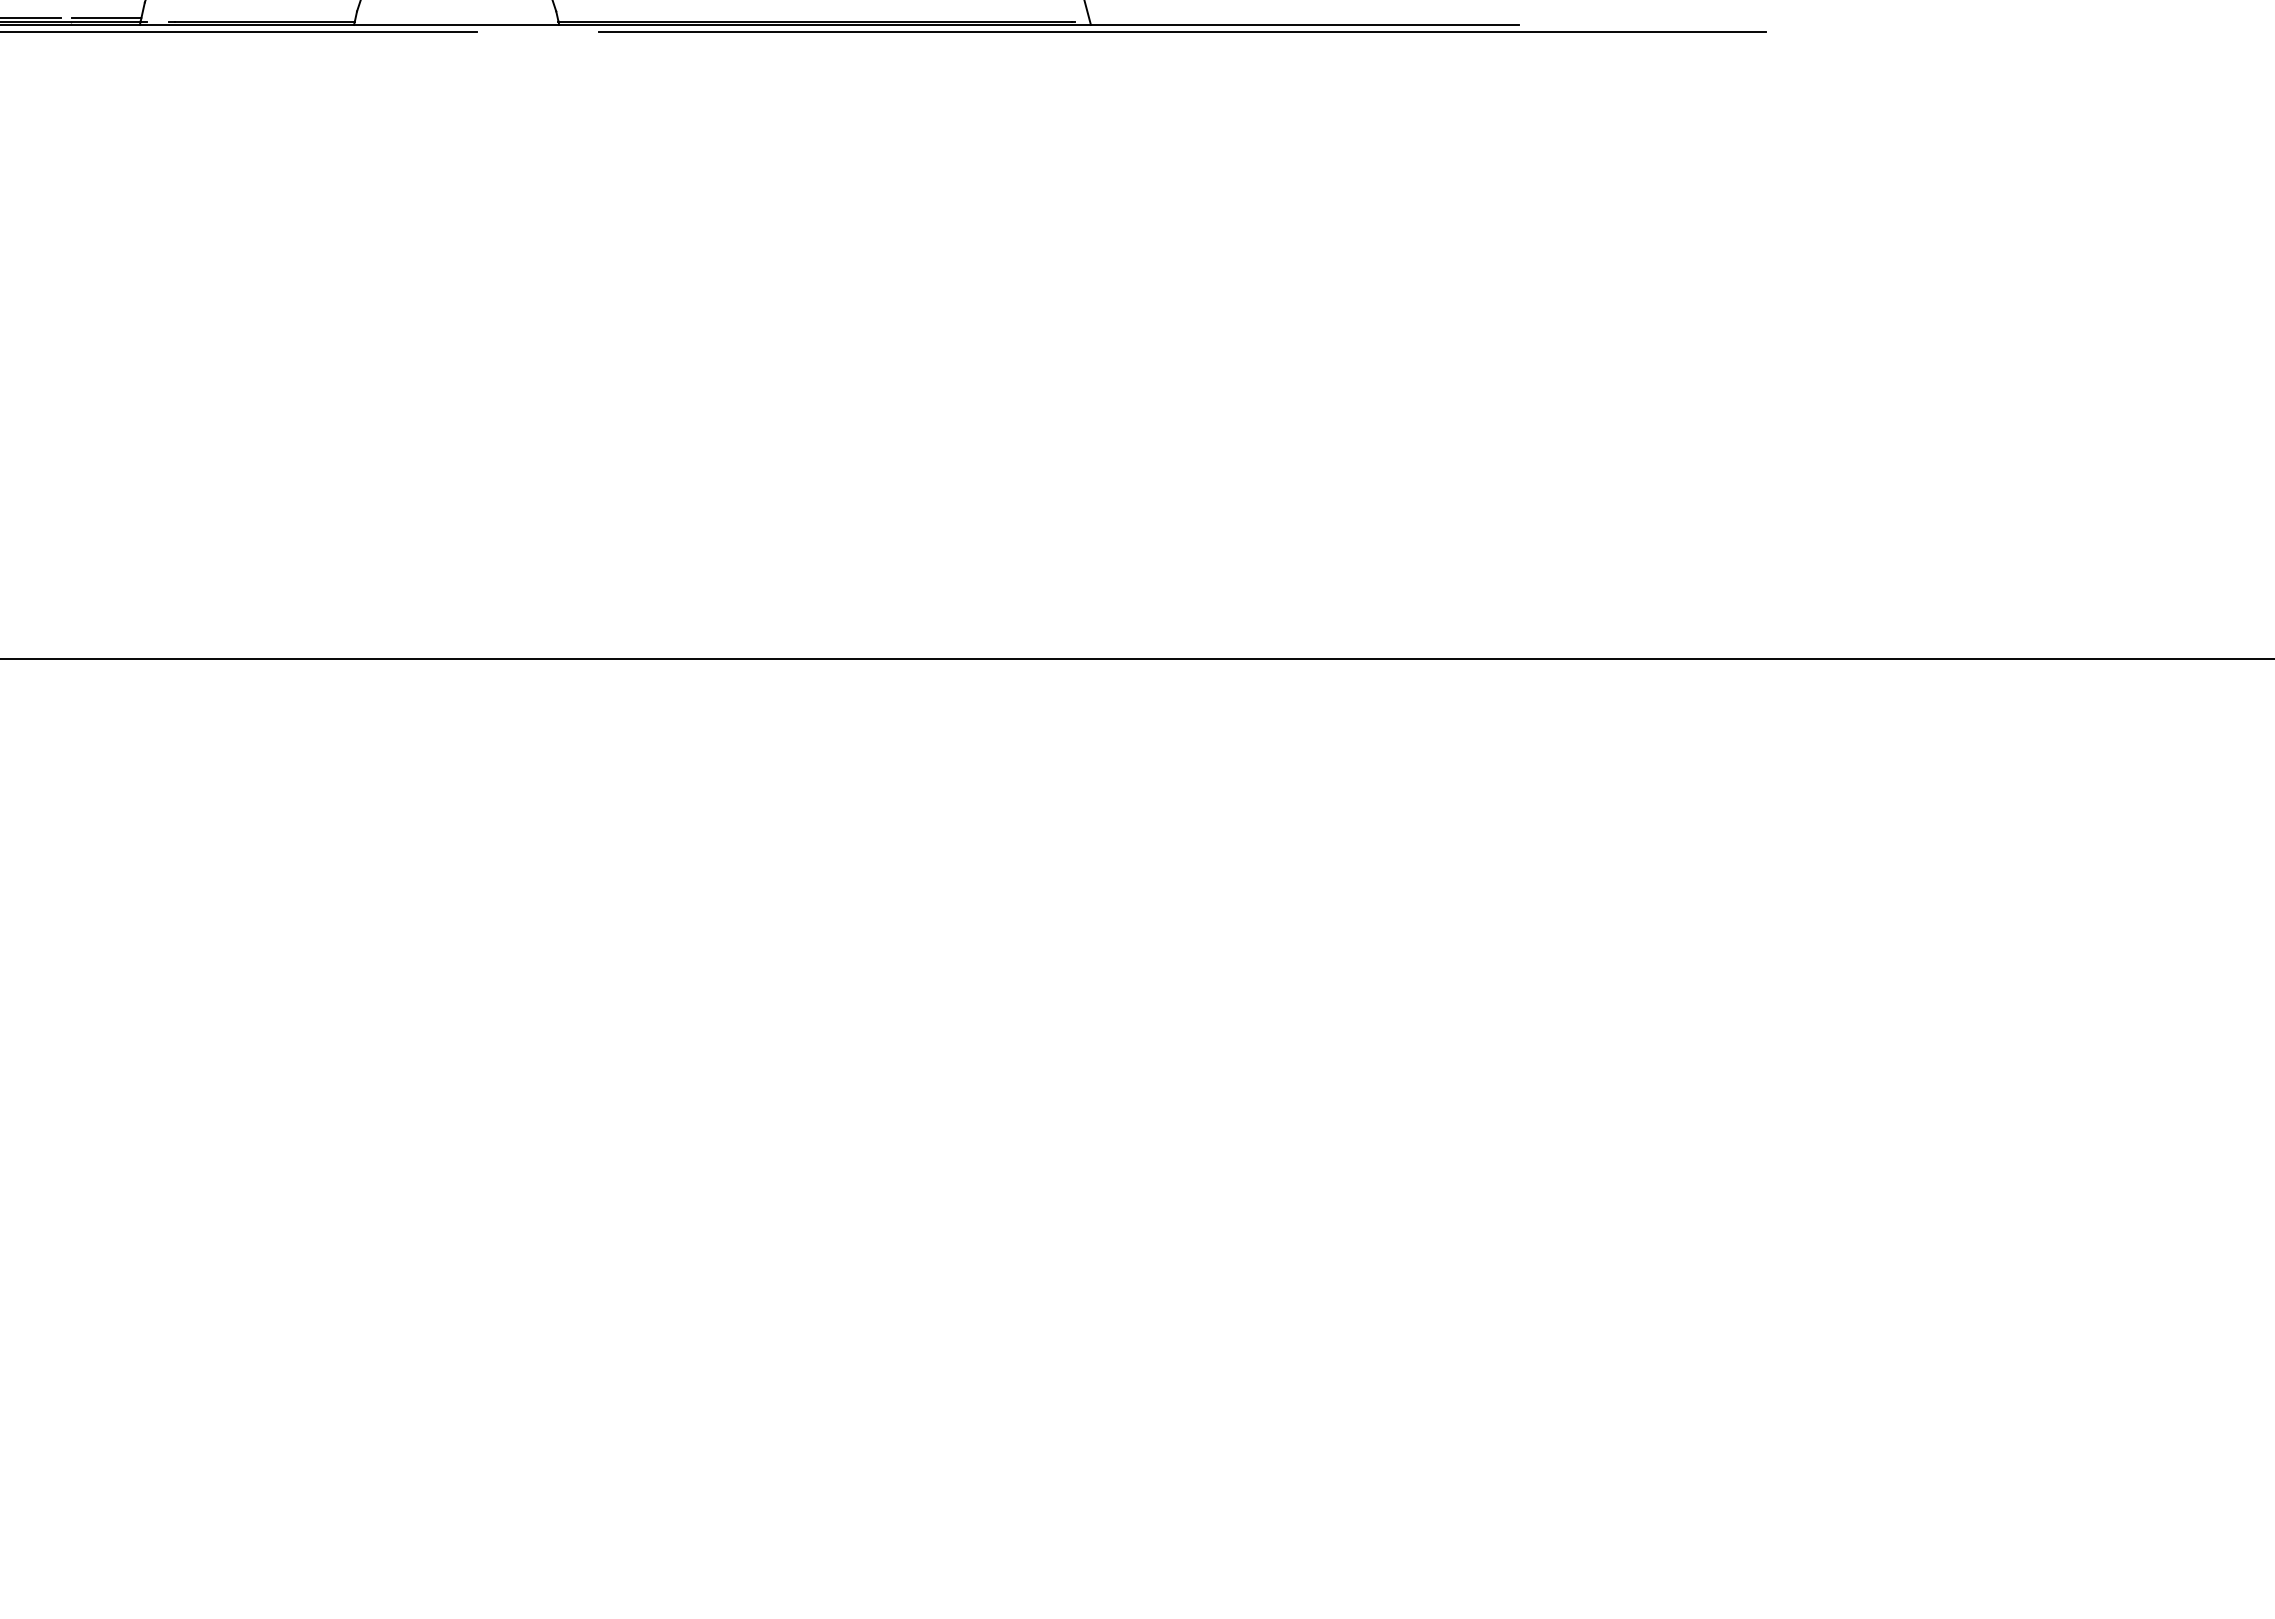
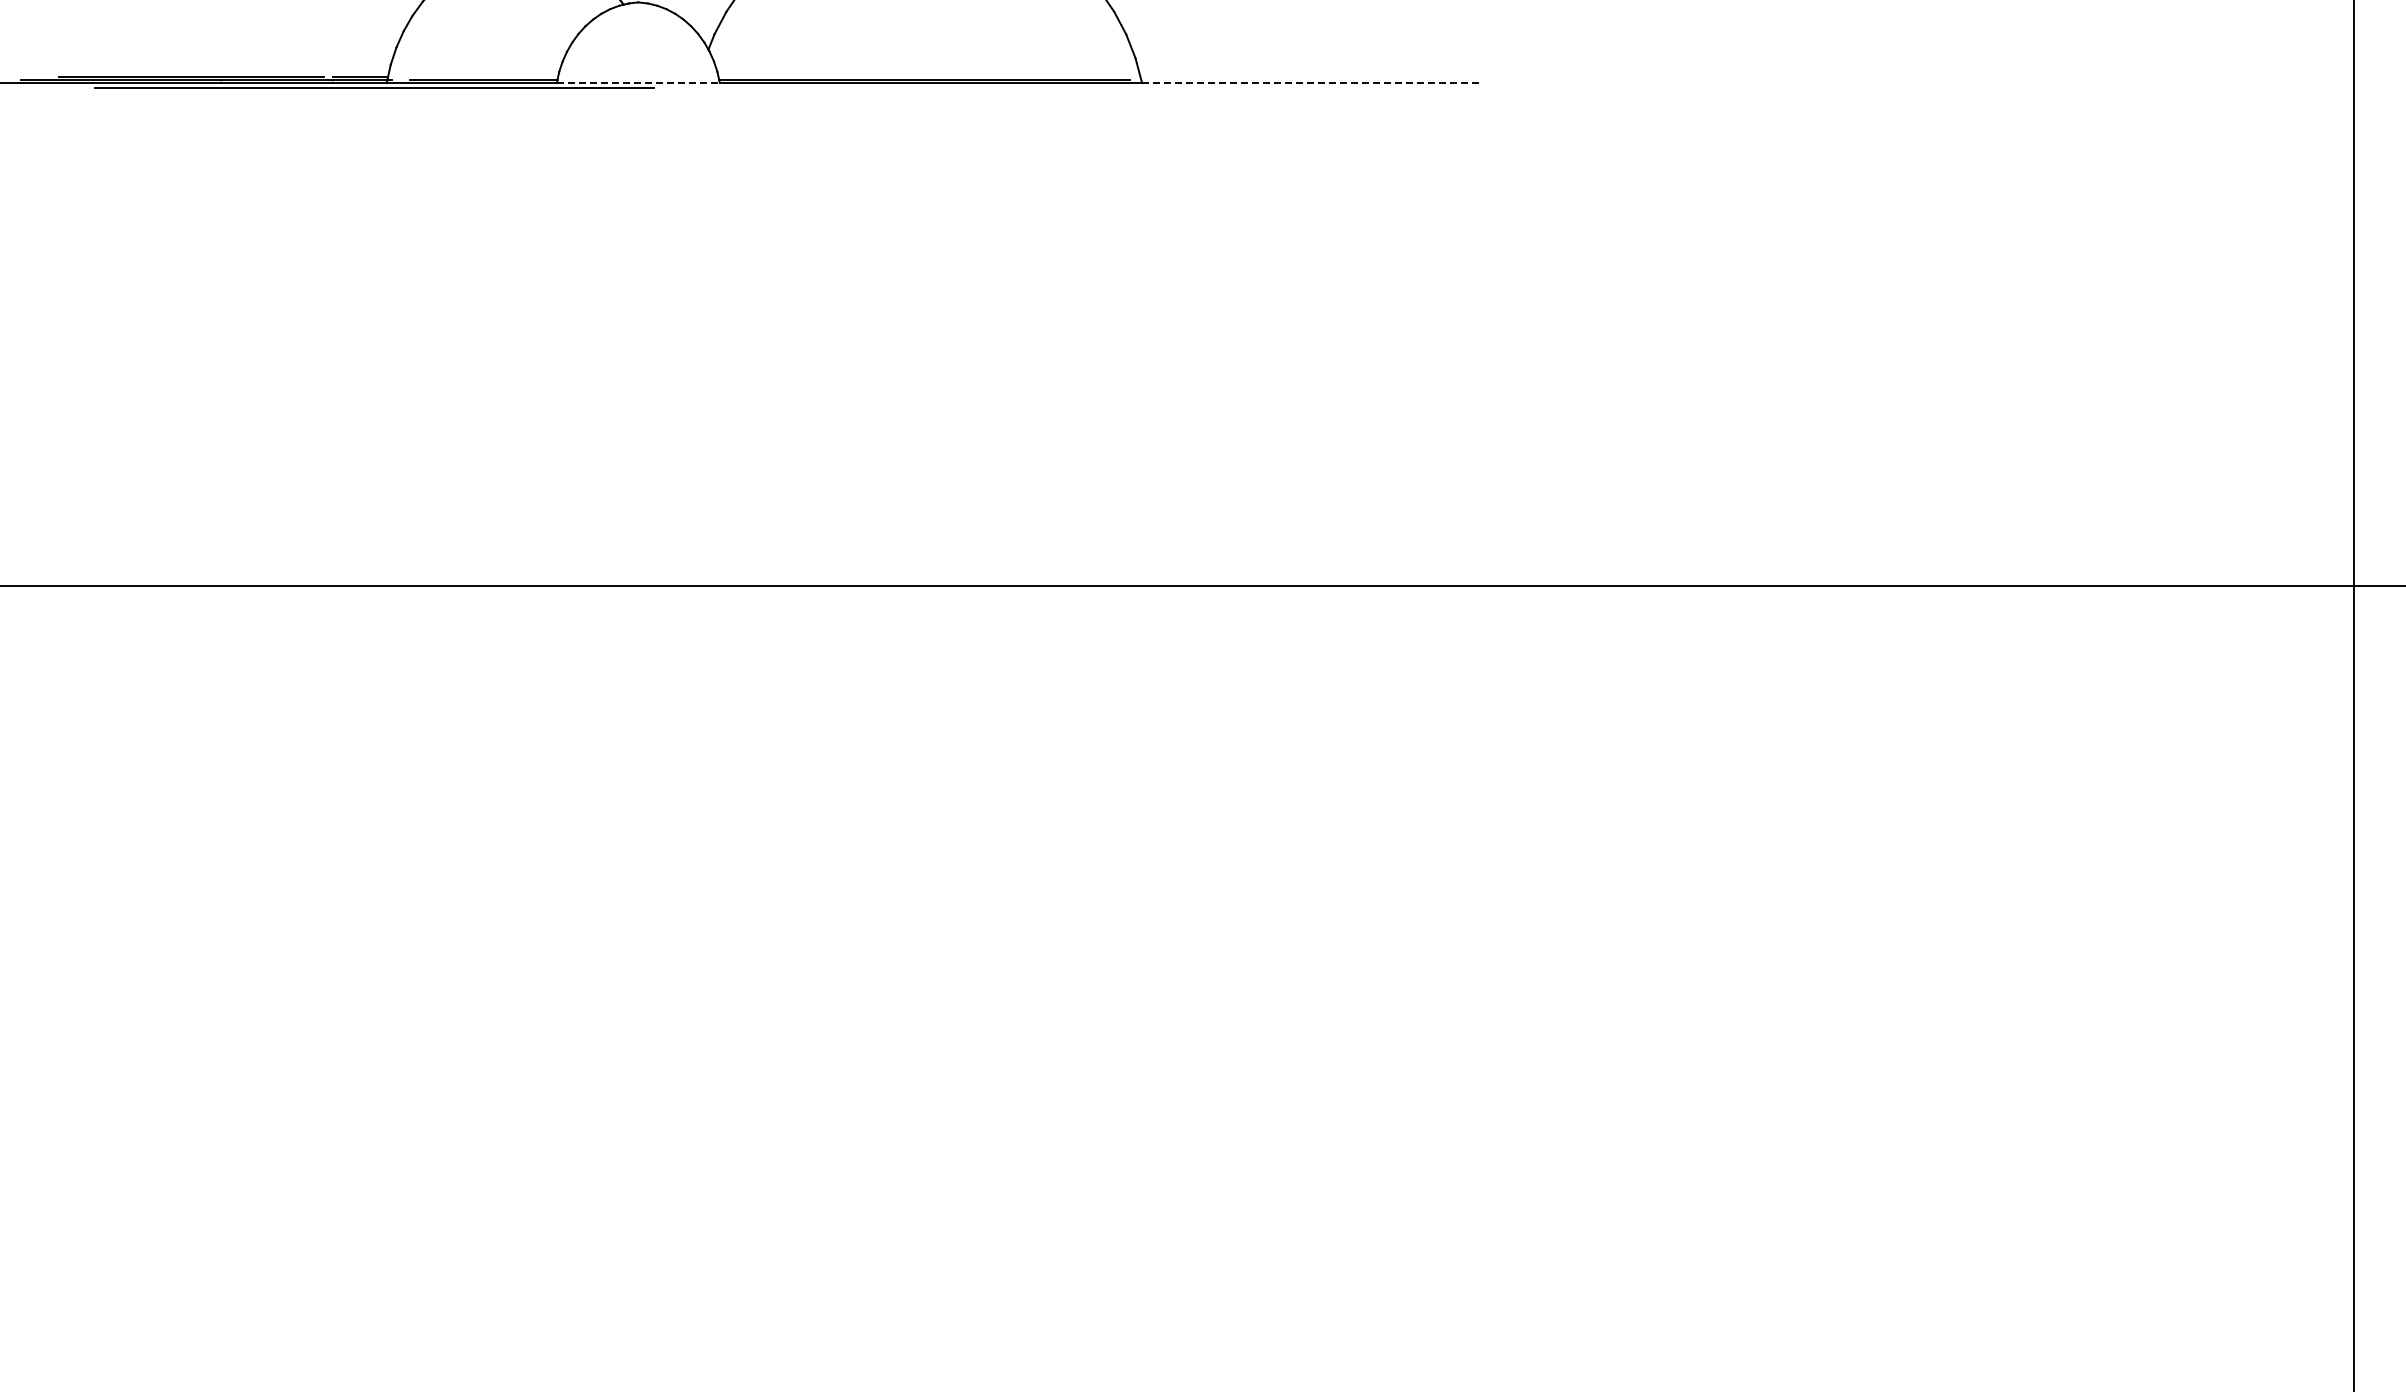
line: (456, 24) -> (638, 82), solid -> dashed
line: (1304, 24) -> (1311, 82), solid -> dashed
line: (1182, 32) -> (1214, 88), removed

